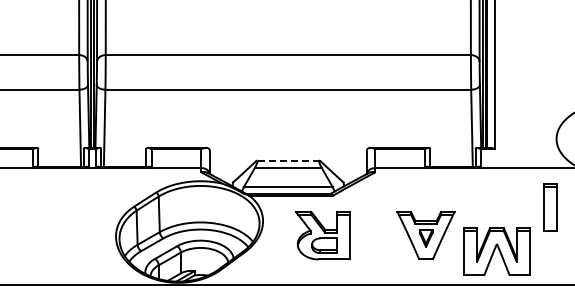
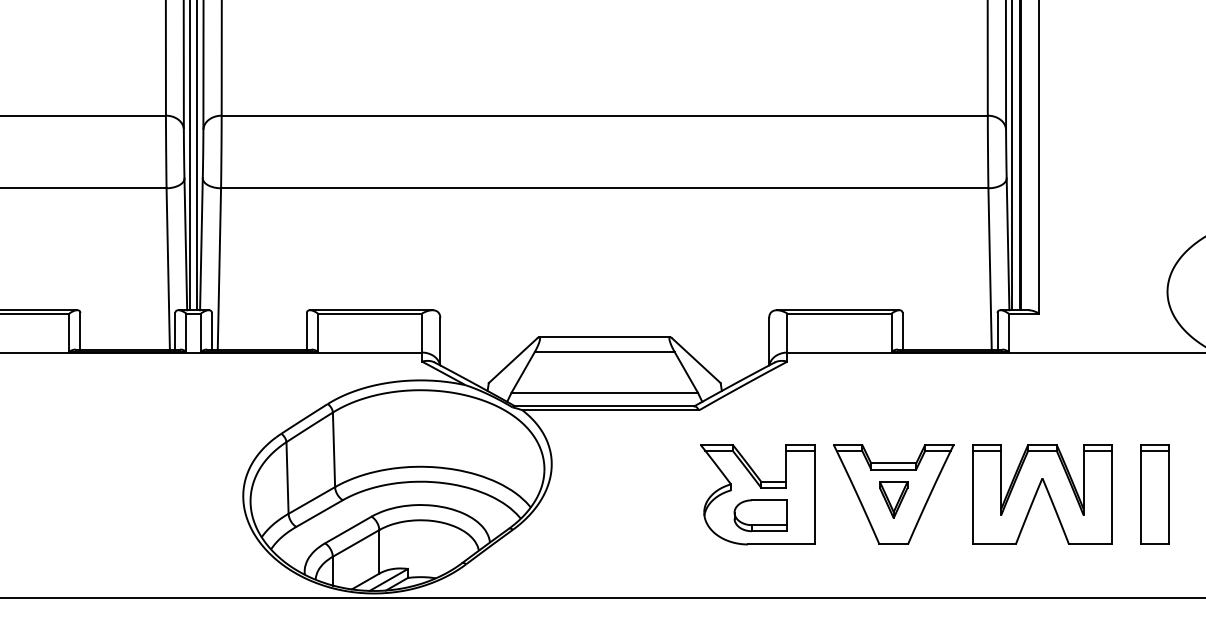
line: (287, 160) -> (603, 336), dashed -> solid
part: (550, 207) -> (1154, 494), moved
part: (322, 235) -> (756, 494), moved
part: (496, 251) -> (1041, 494), moved

